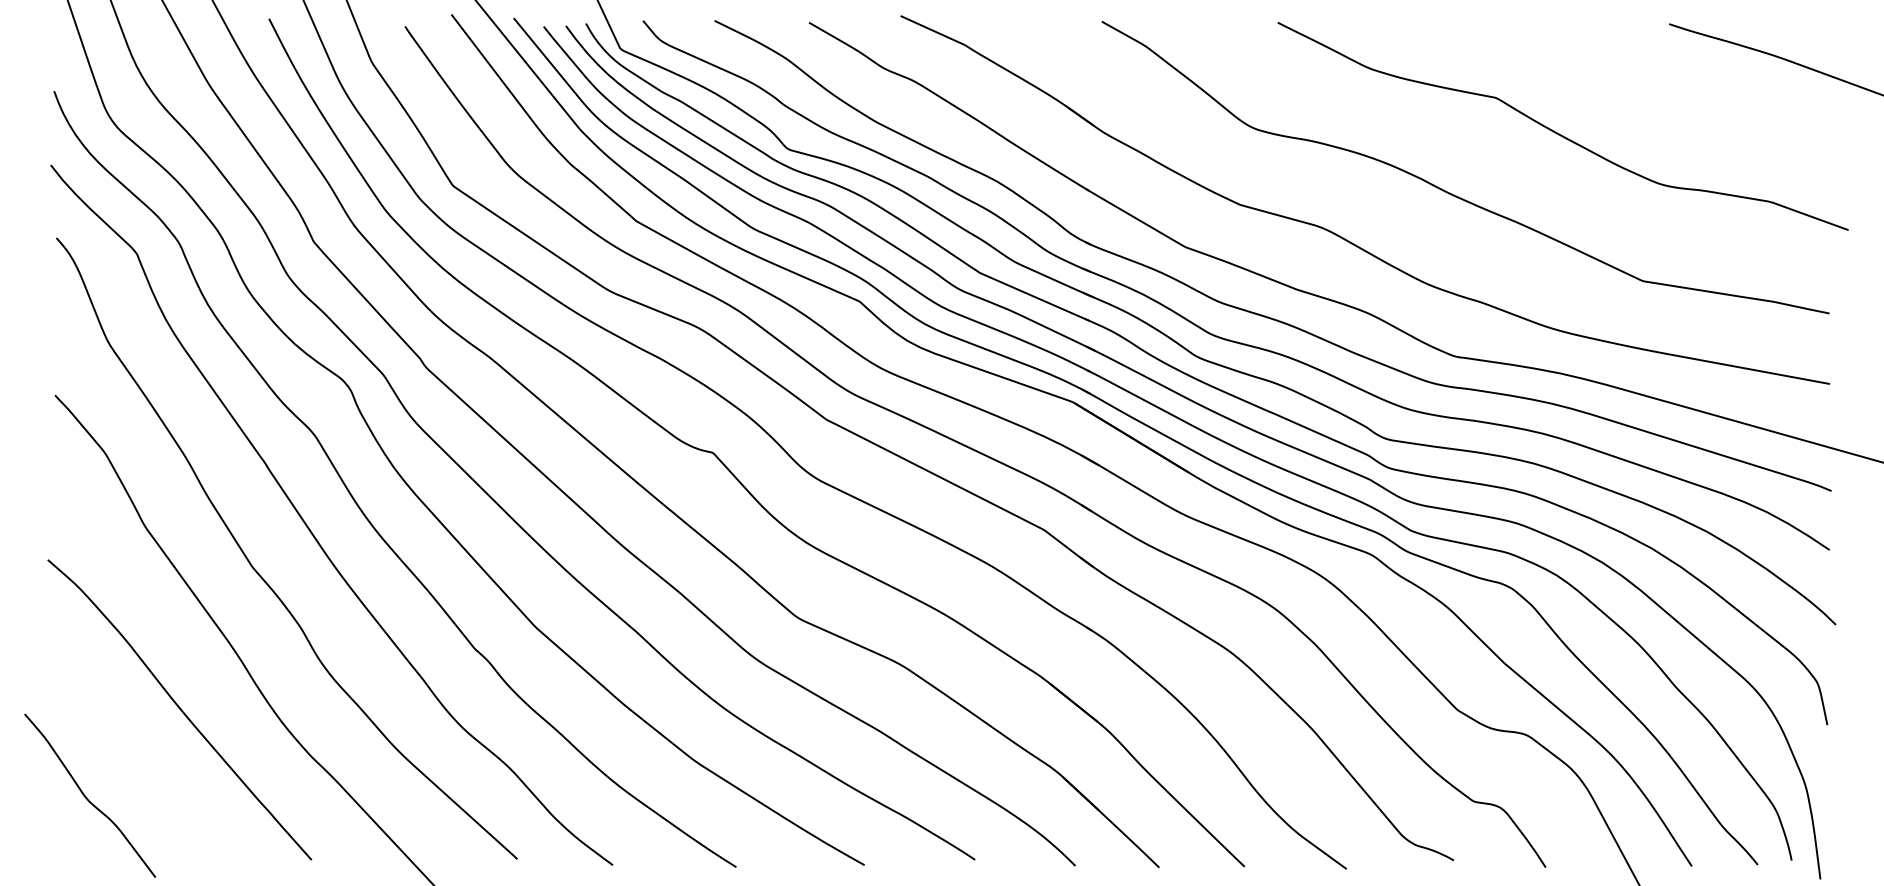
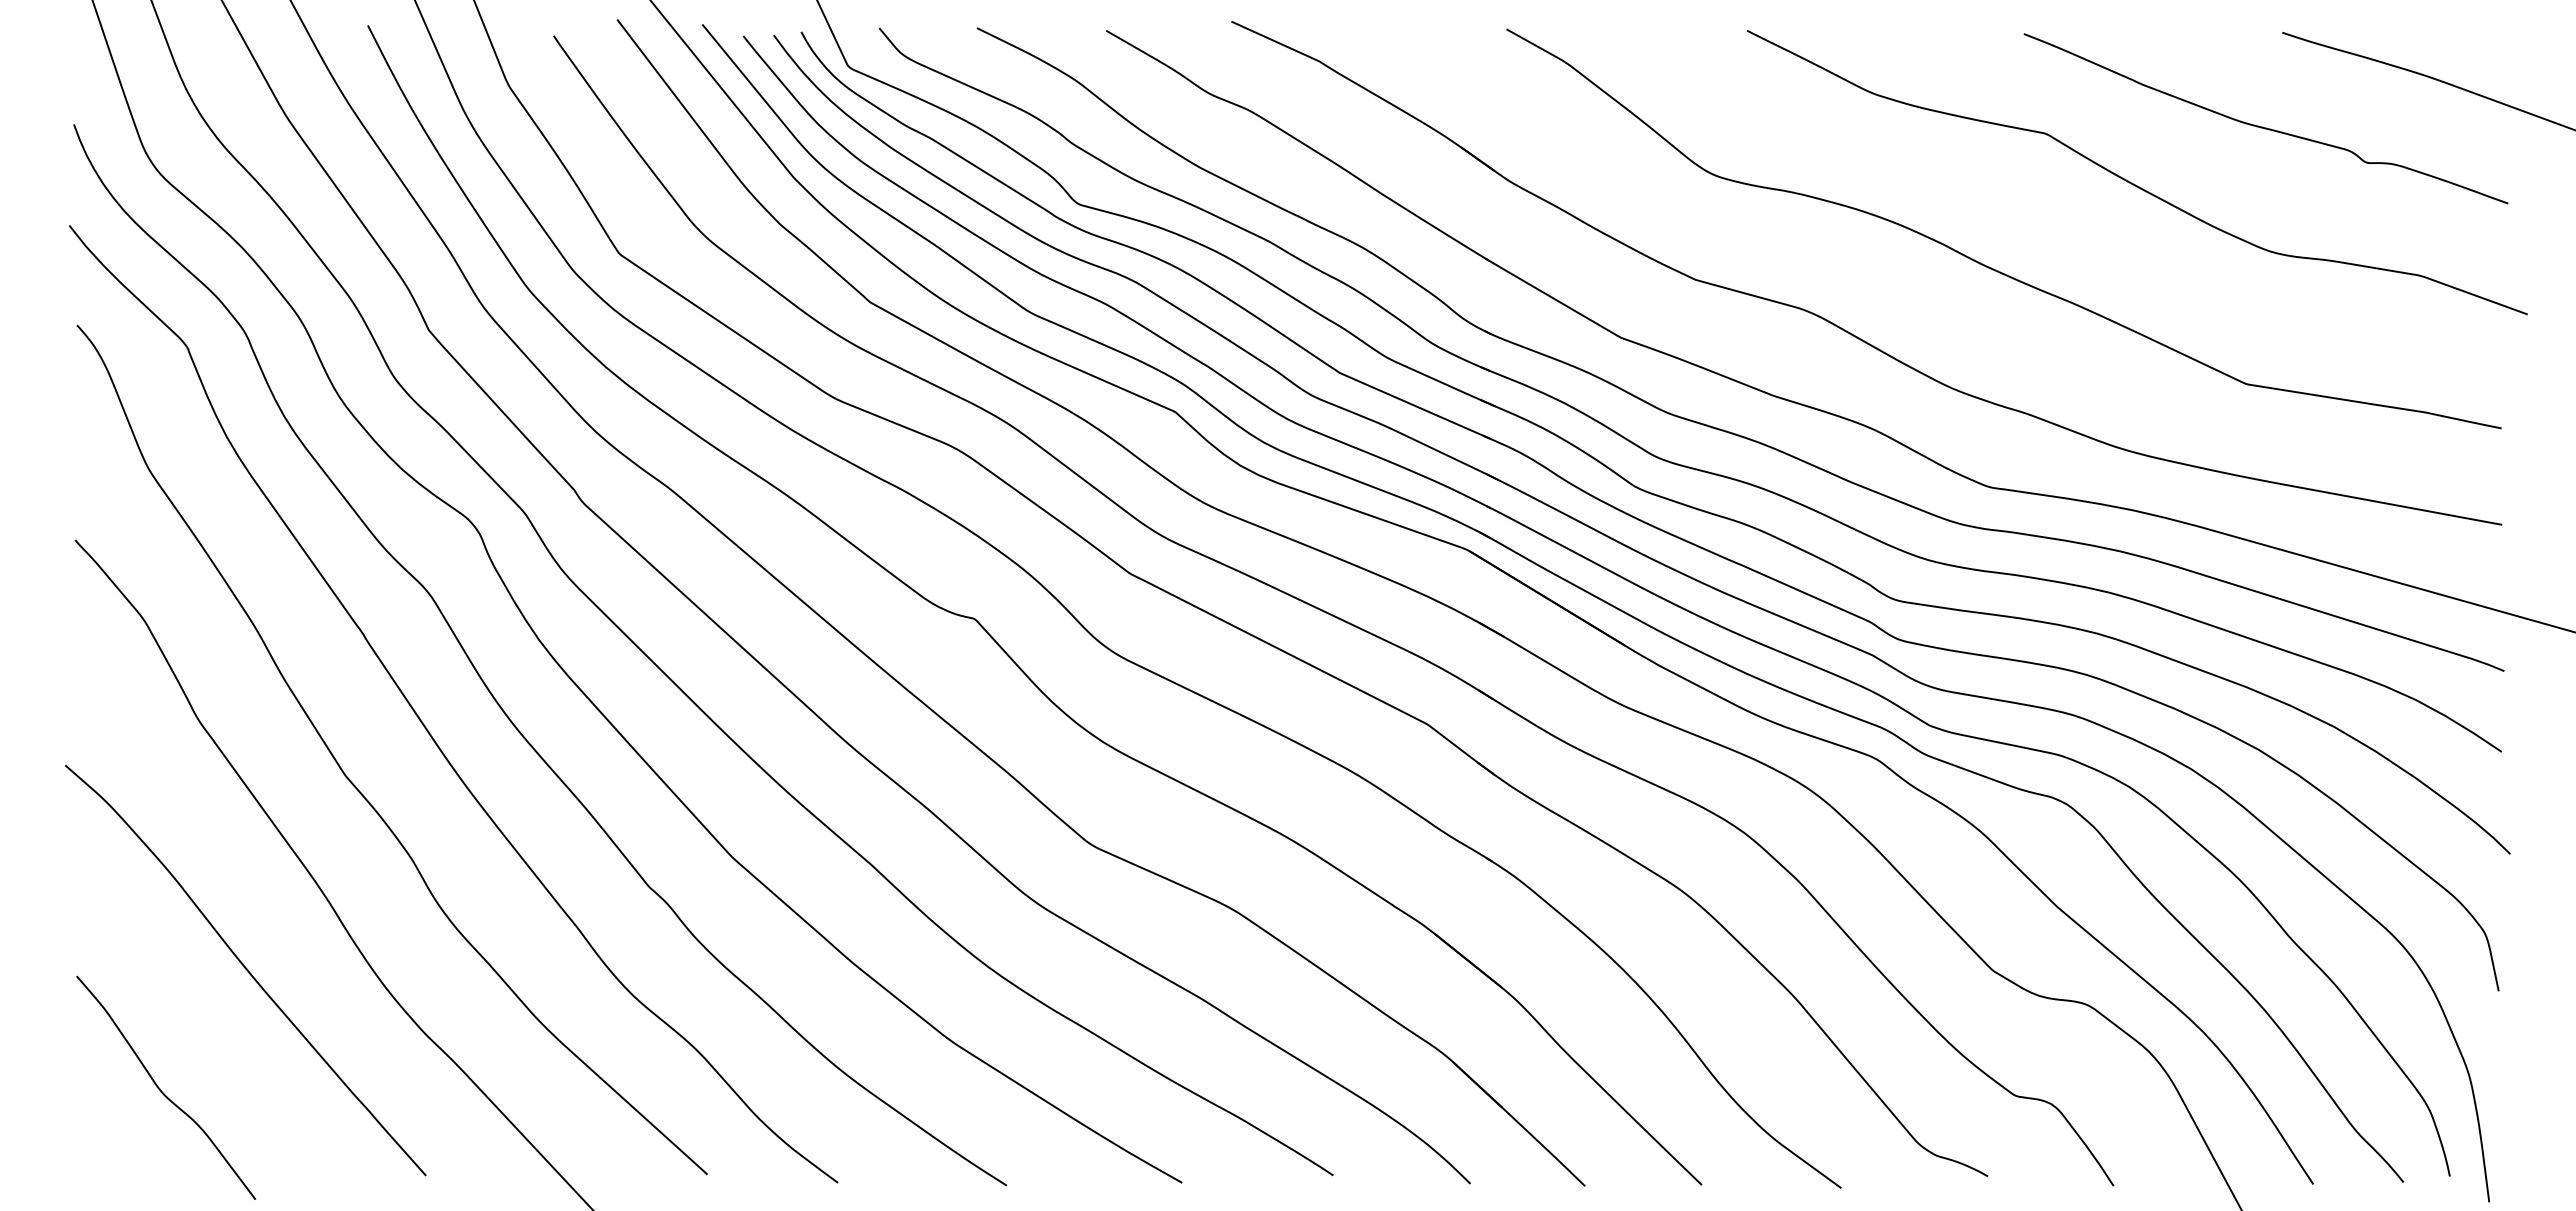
curve: (1654, 92) -> (2262, 126), added
curve: (87, 798) -> (162, 1091), moved

